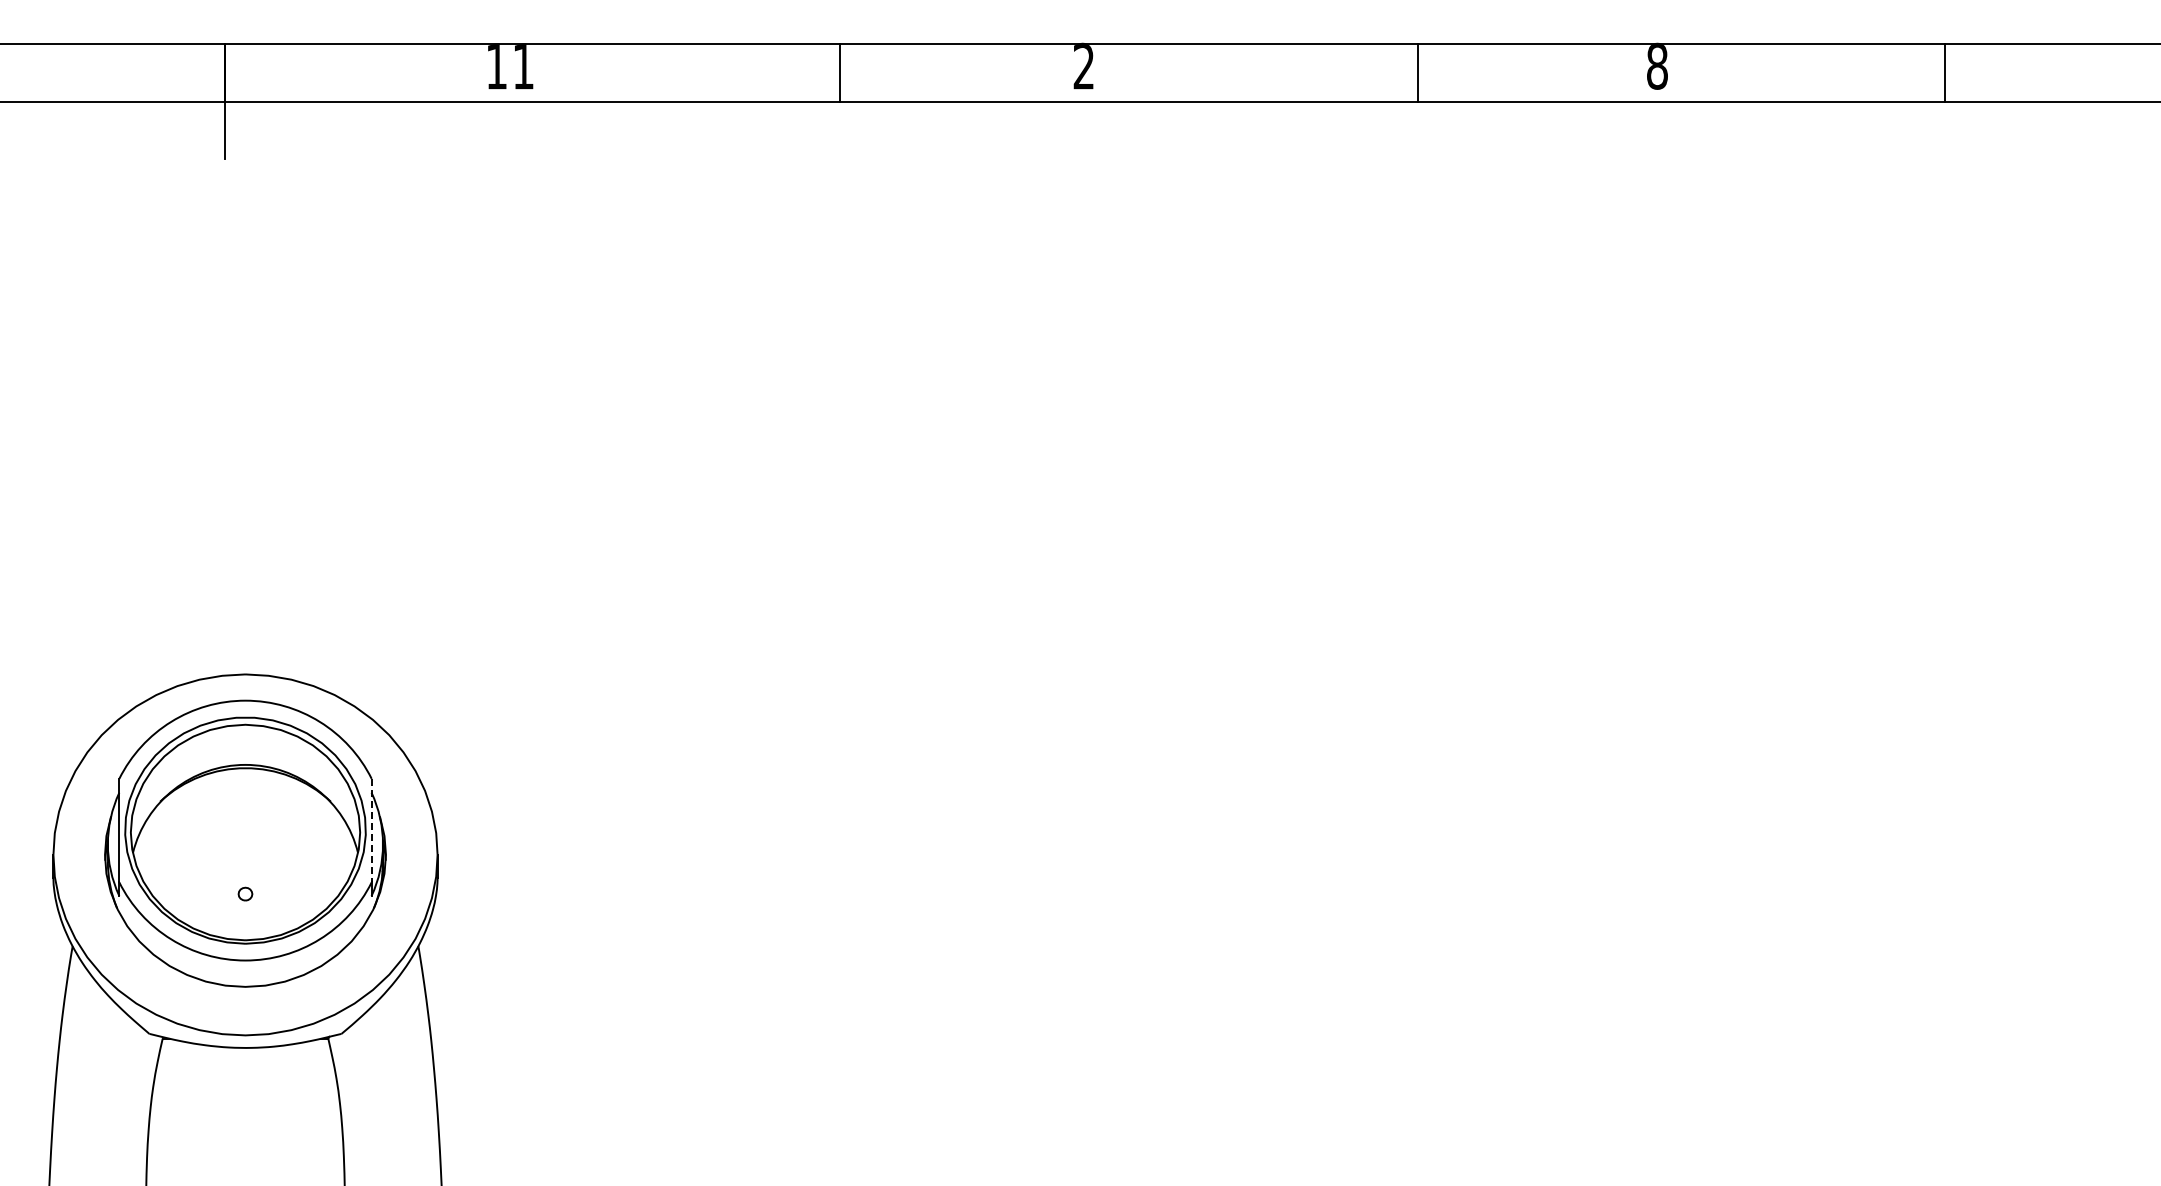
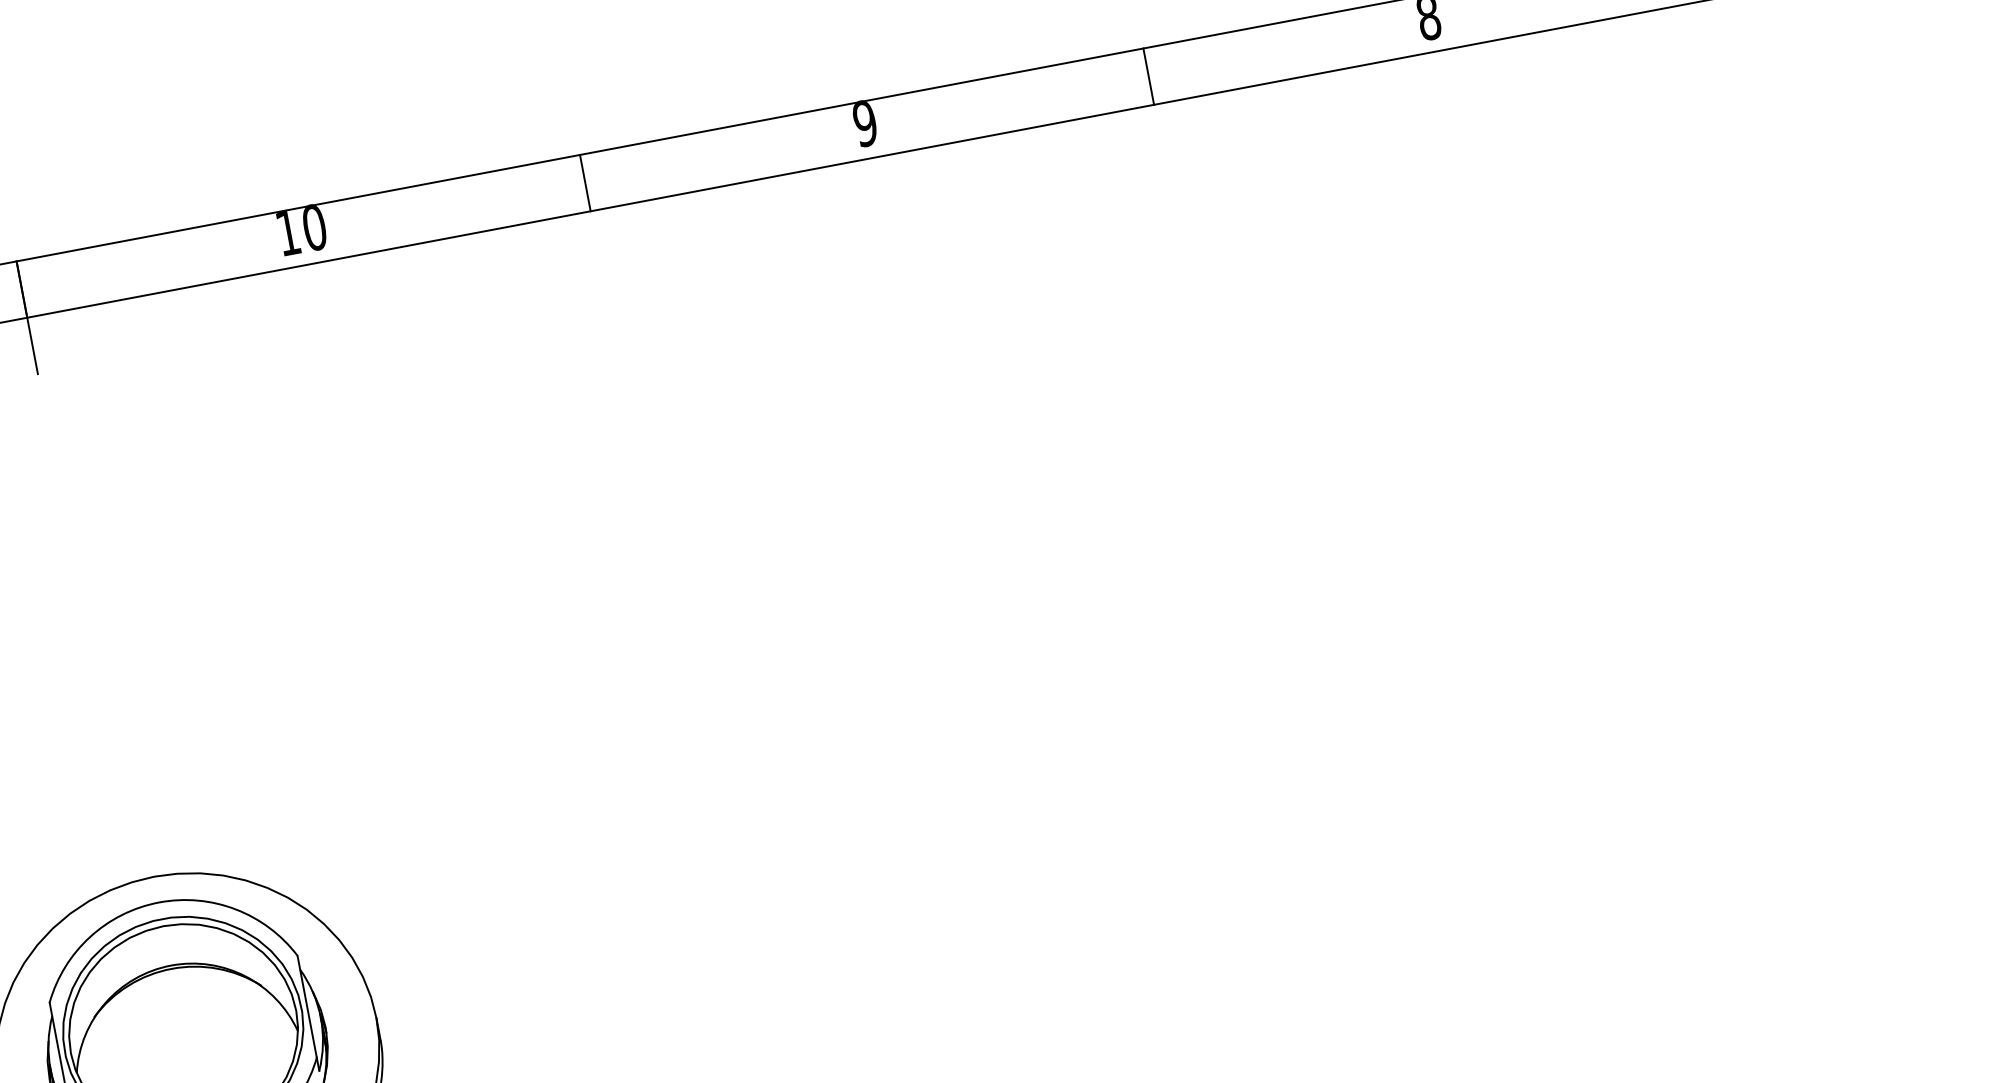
text: (523, 65) -> (314, 226), 11 -> 10
text: (1083, 65) -> (864, 122), 2 -> 9
line: (839, 72) -> (584, 182), moved
line: (1418, 72) -> (1148, 76), moved
line: (371, 830) -> (307, 1006), dashed -> solid

